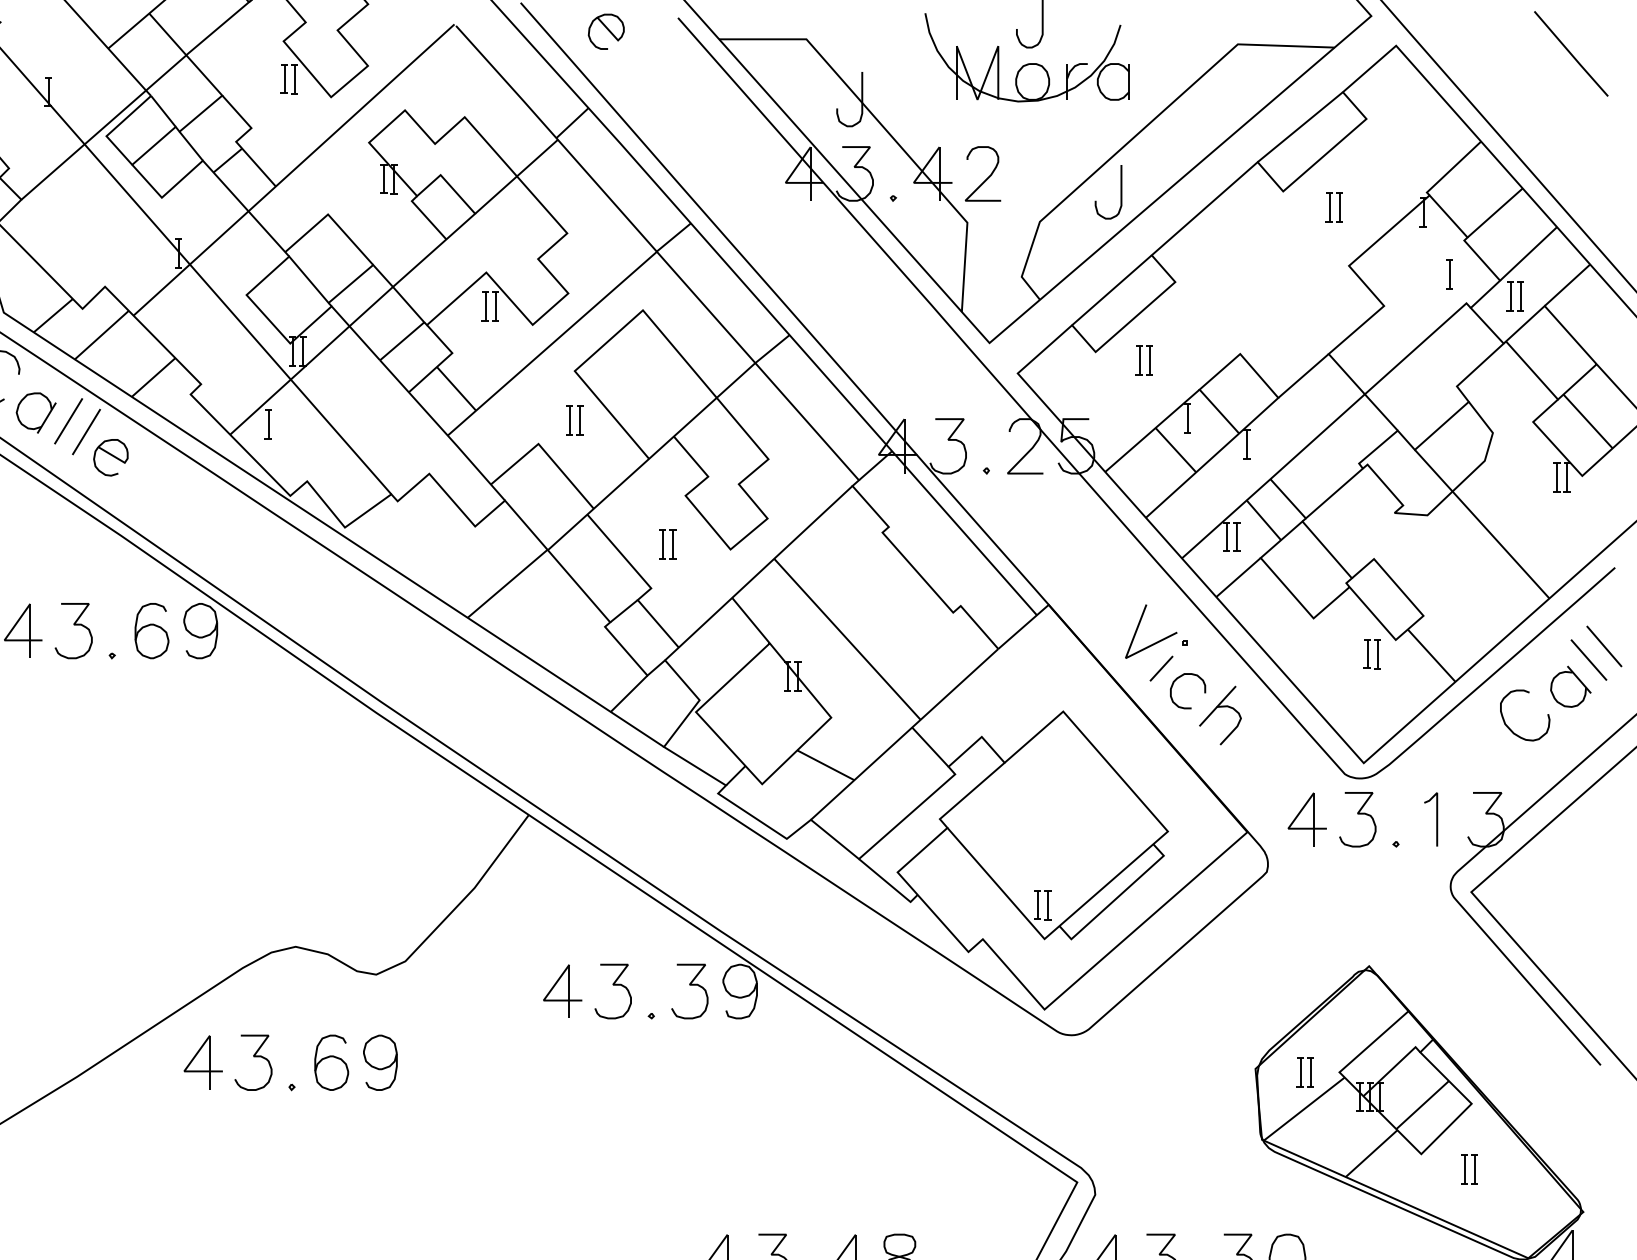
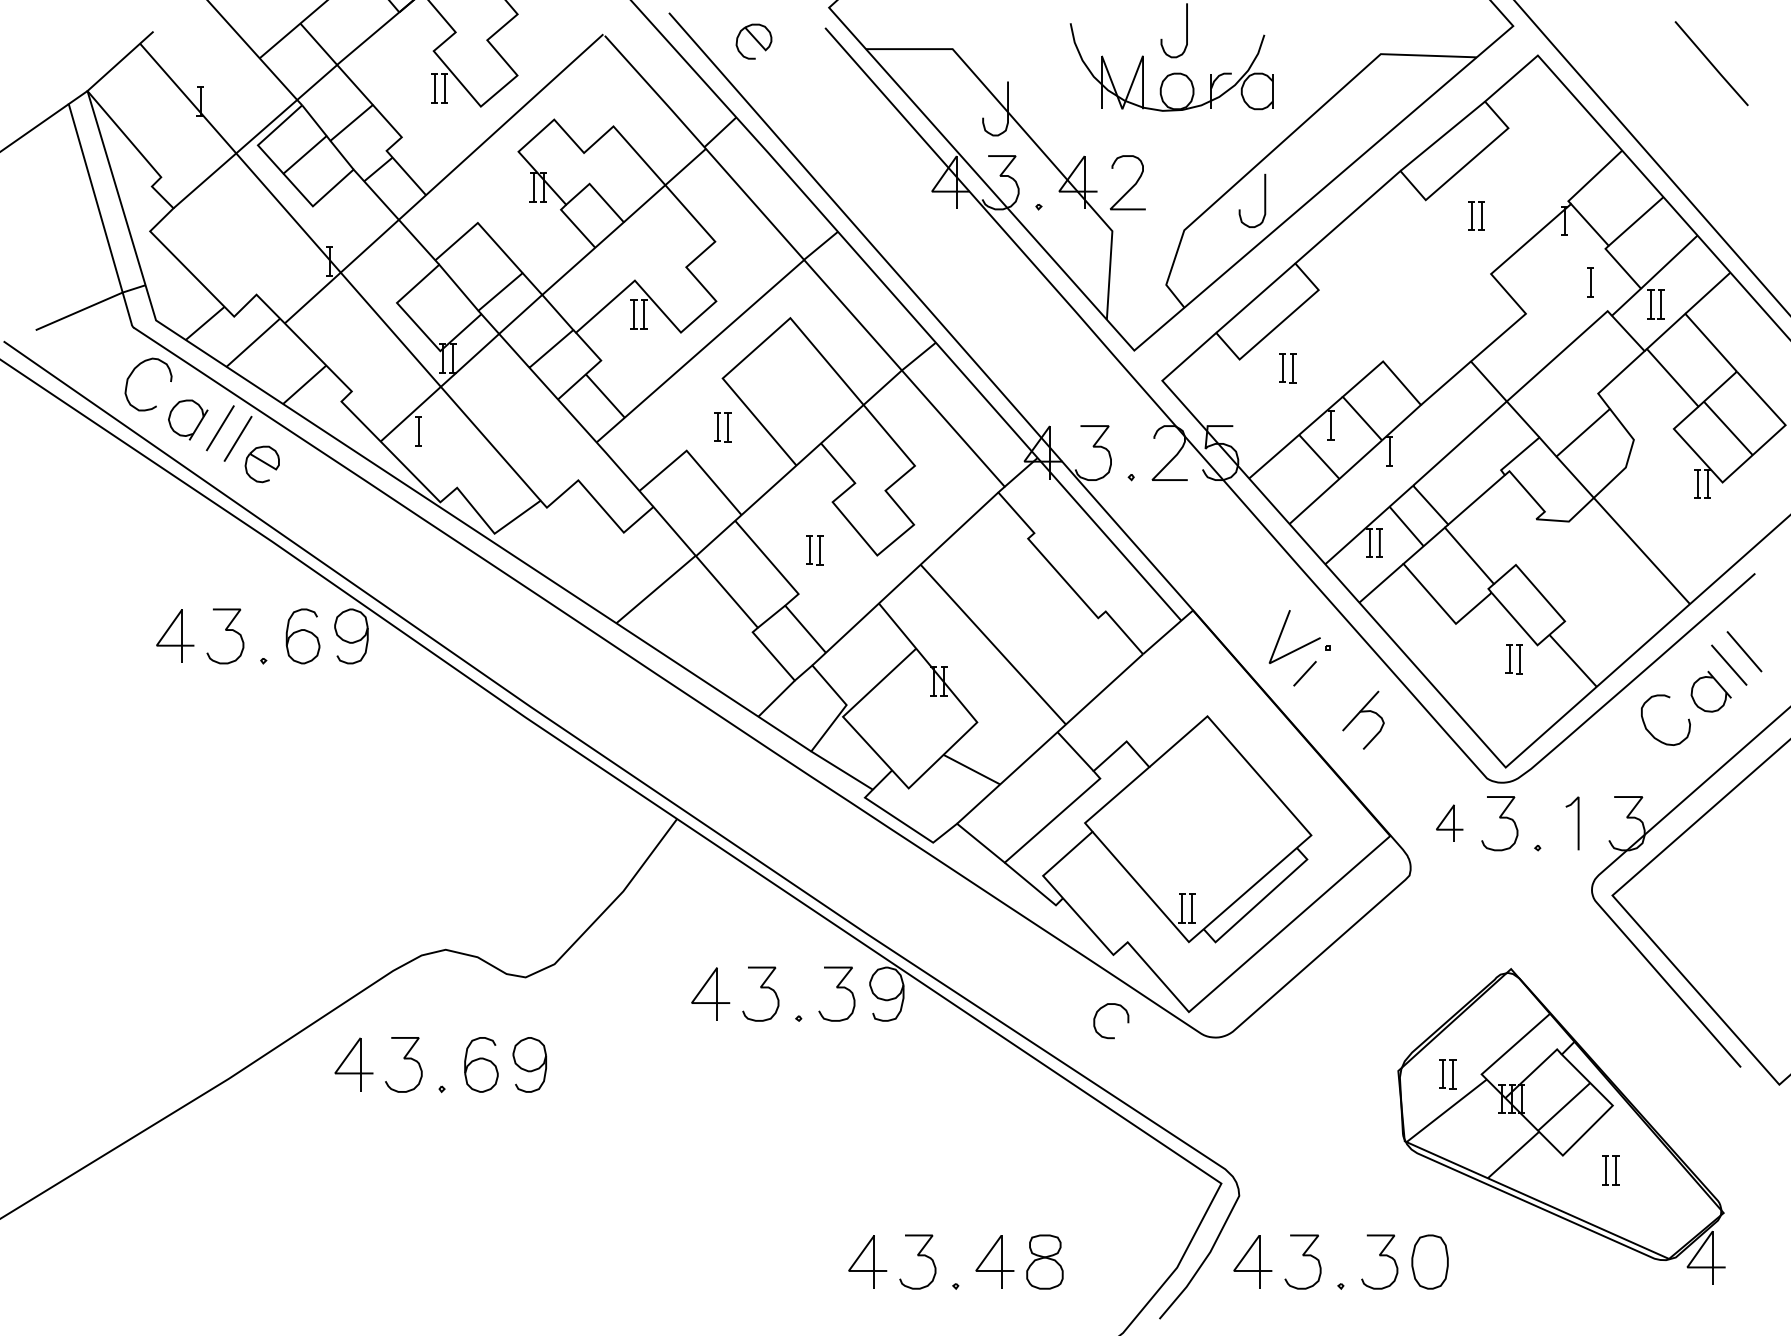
curve: (1181, 677) -> (1104, 1007), moved
part: (1307, 818) -> (1449, 822), size x0.7

